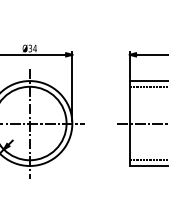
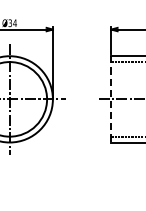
line: (129, 124) -> (110, 100), solid -> dashed

